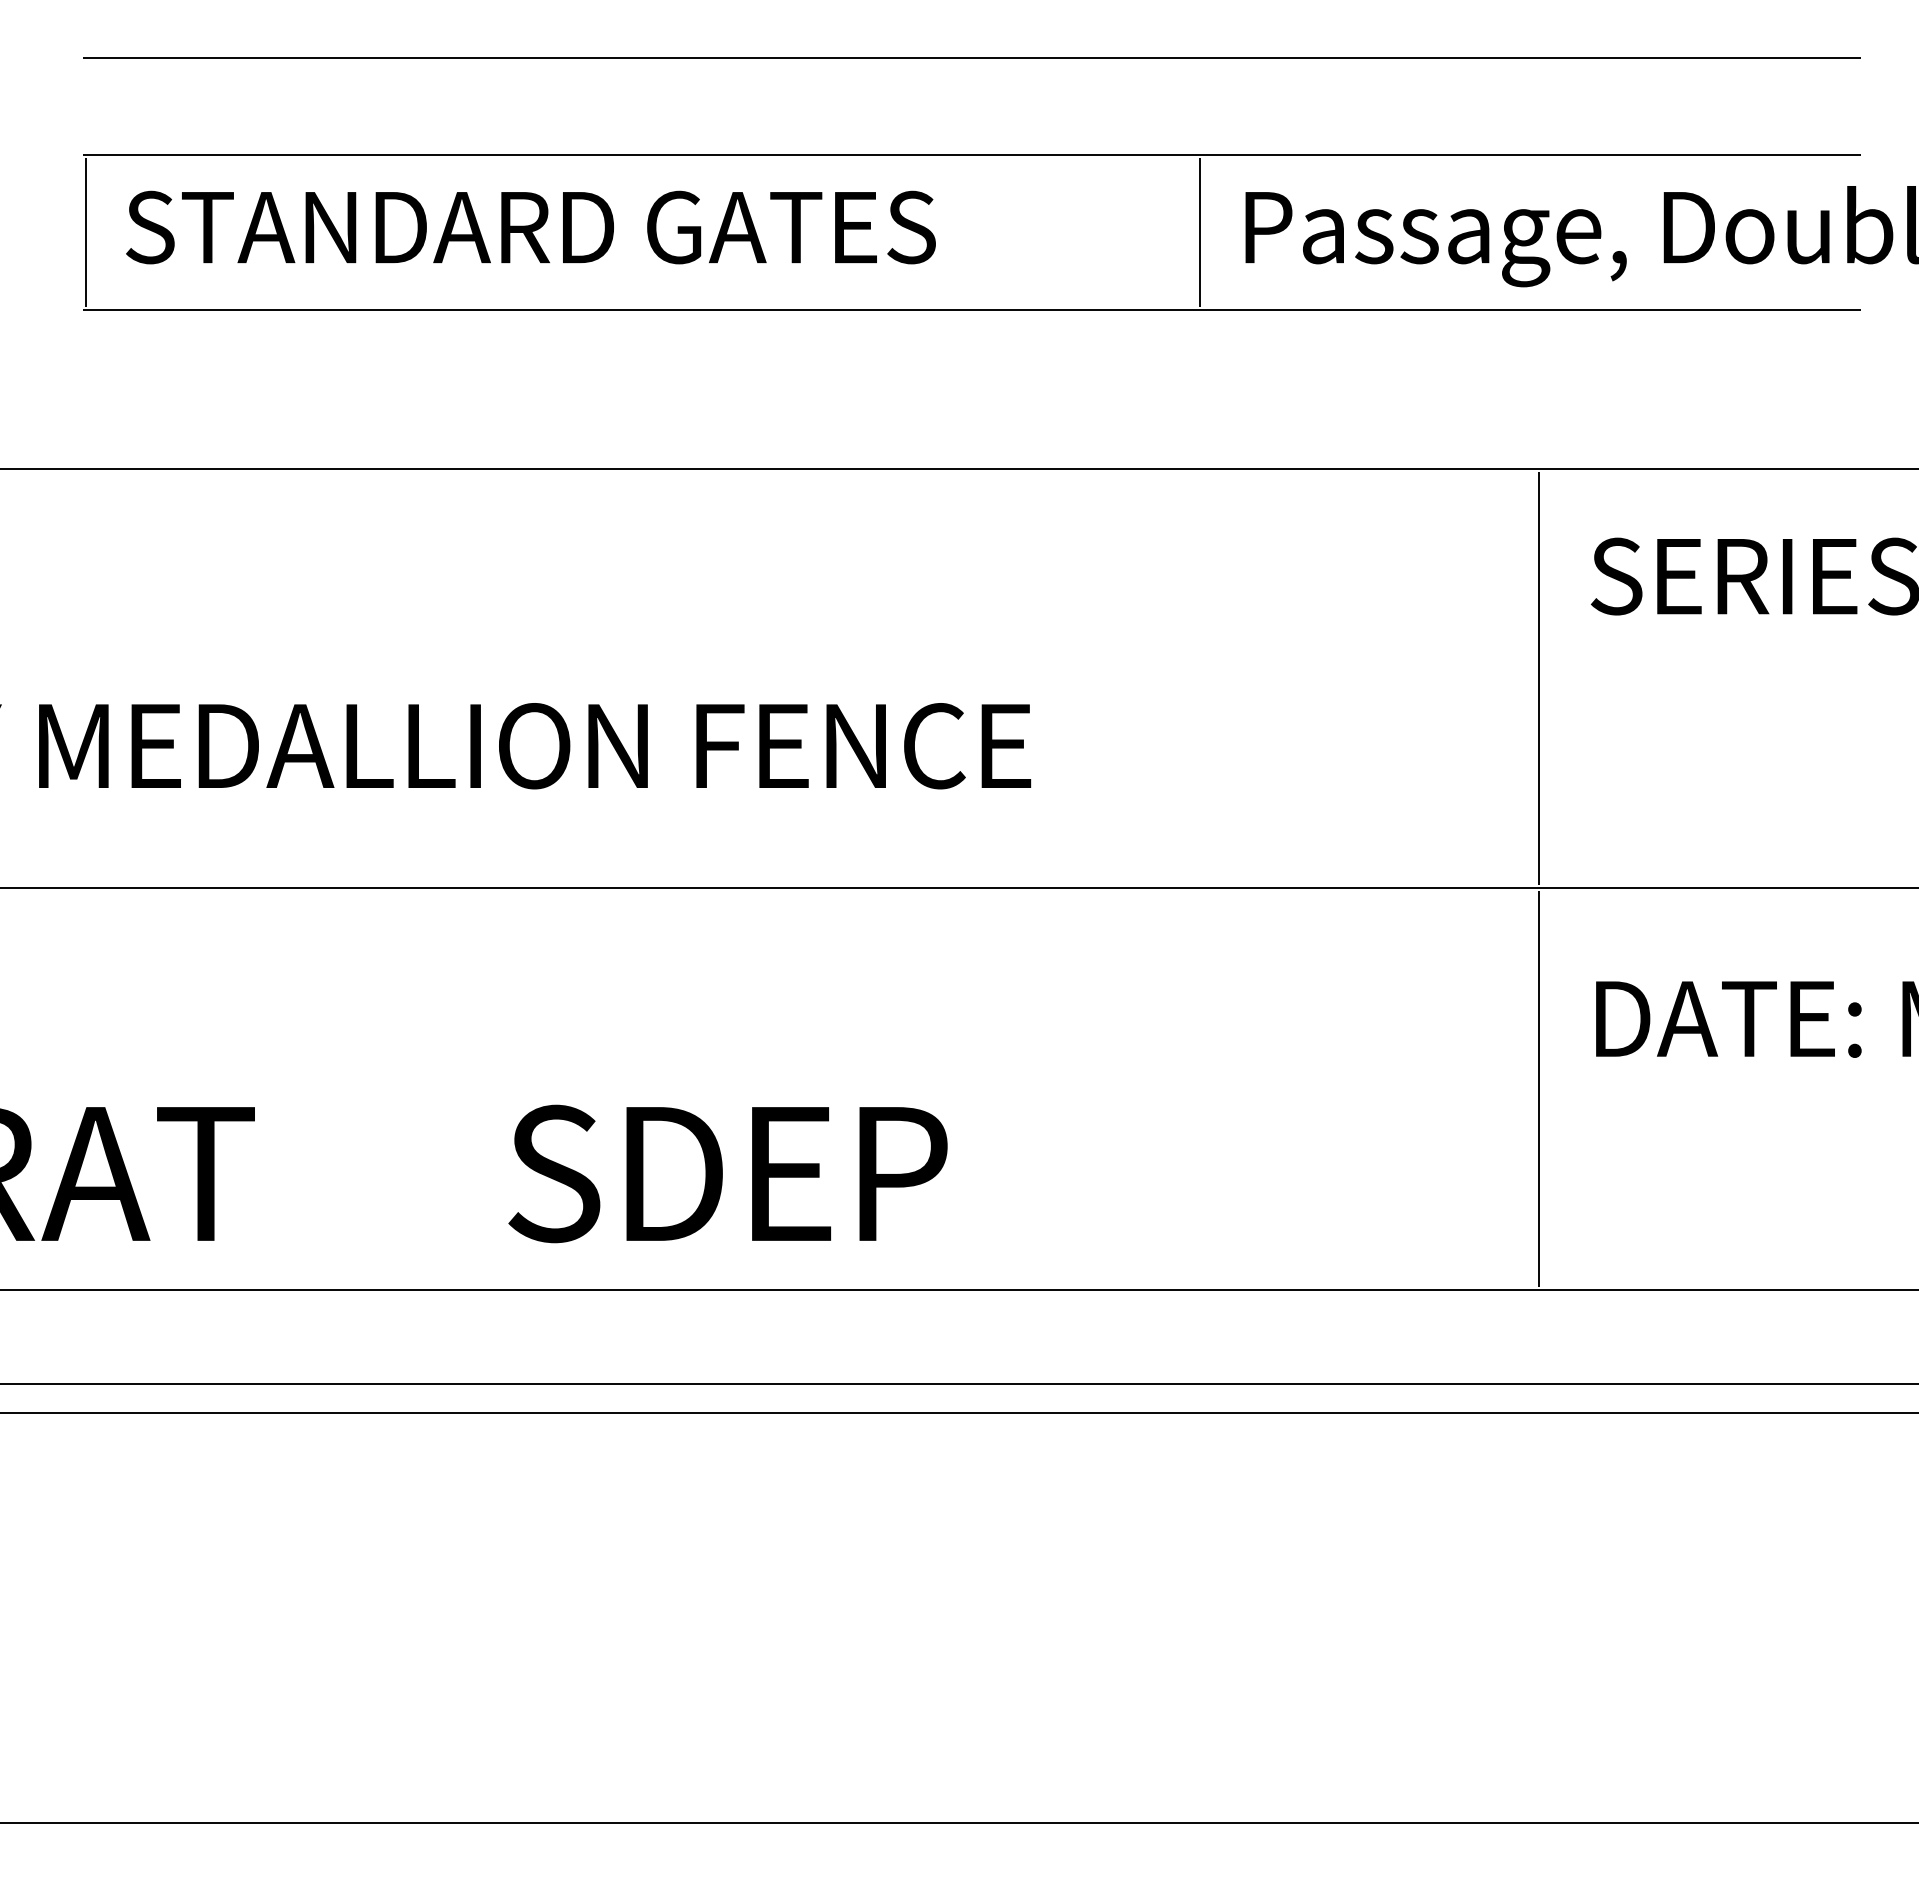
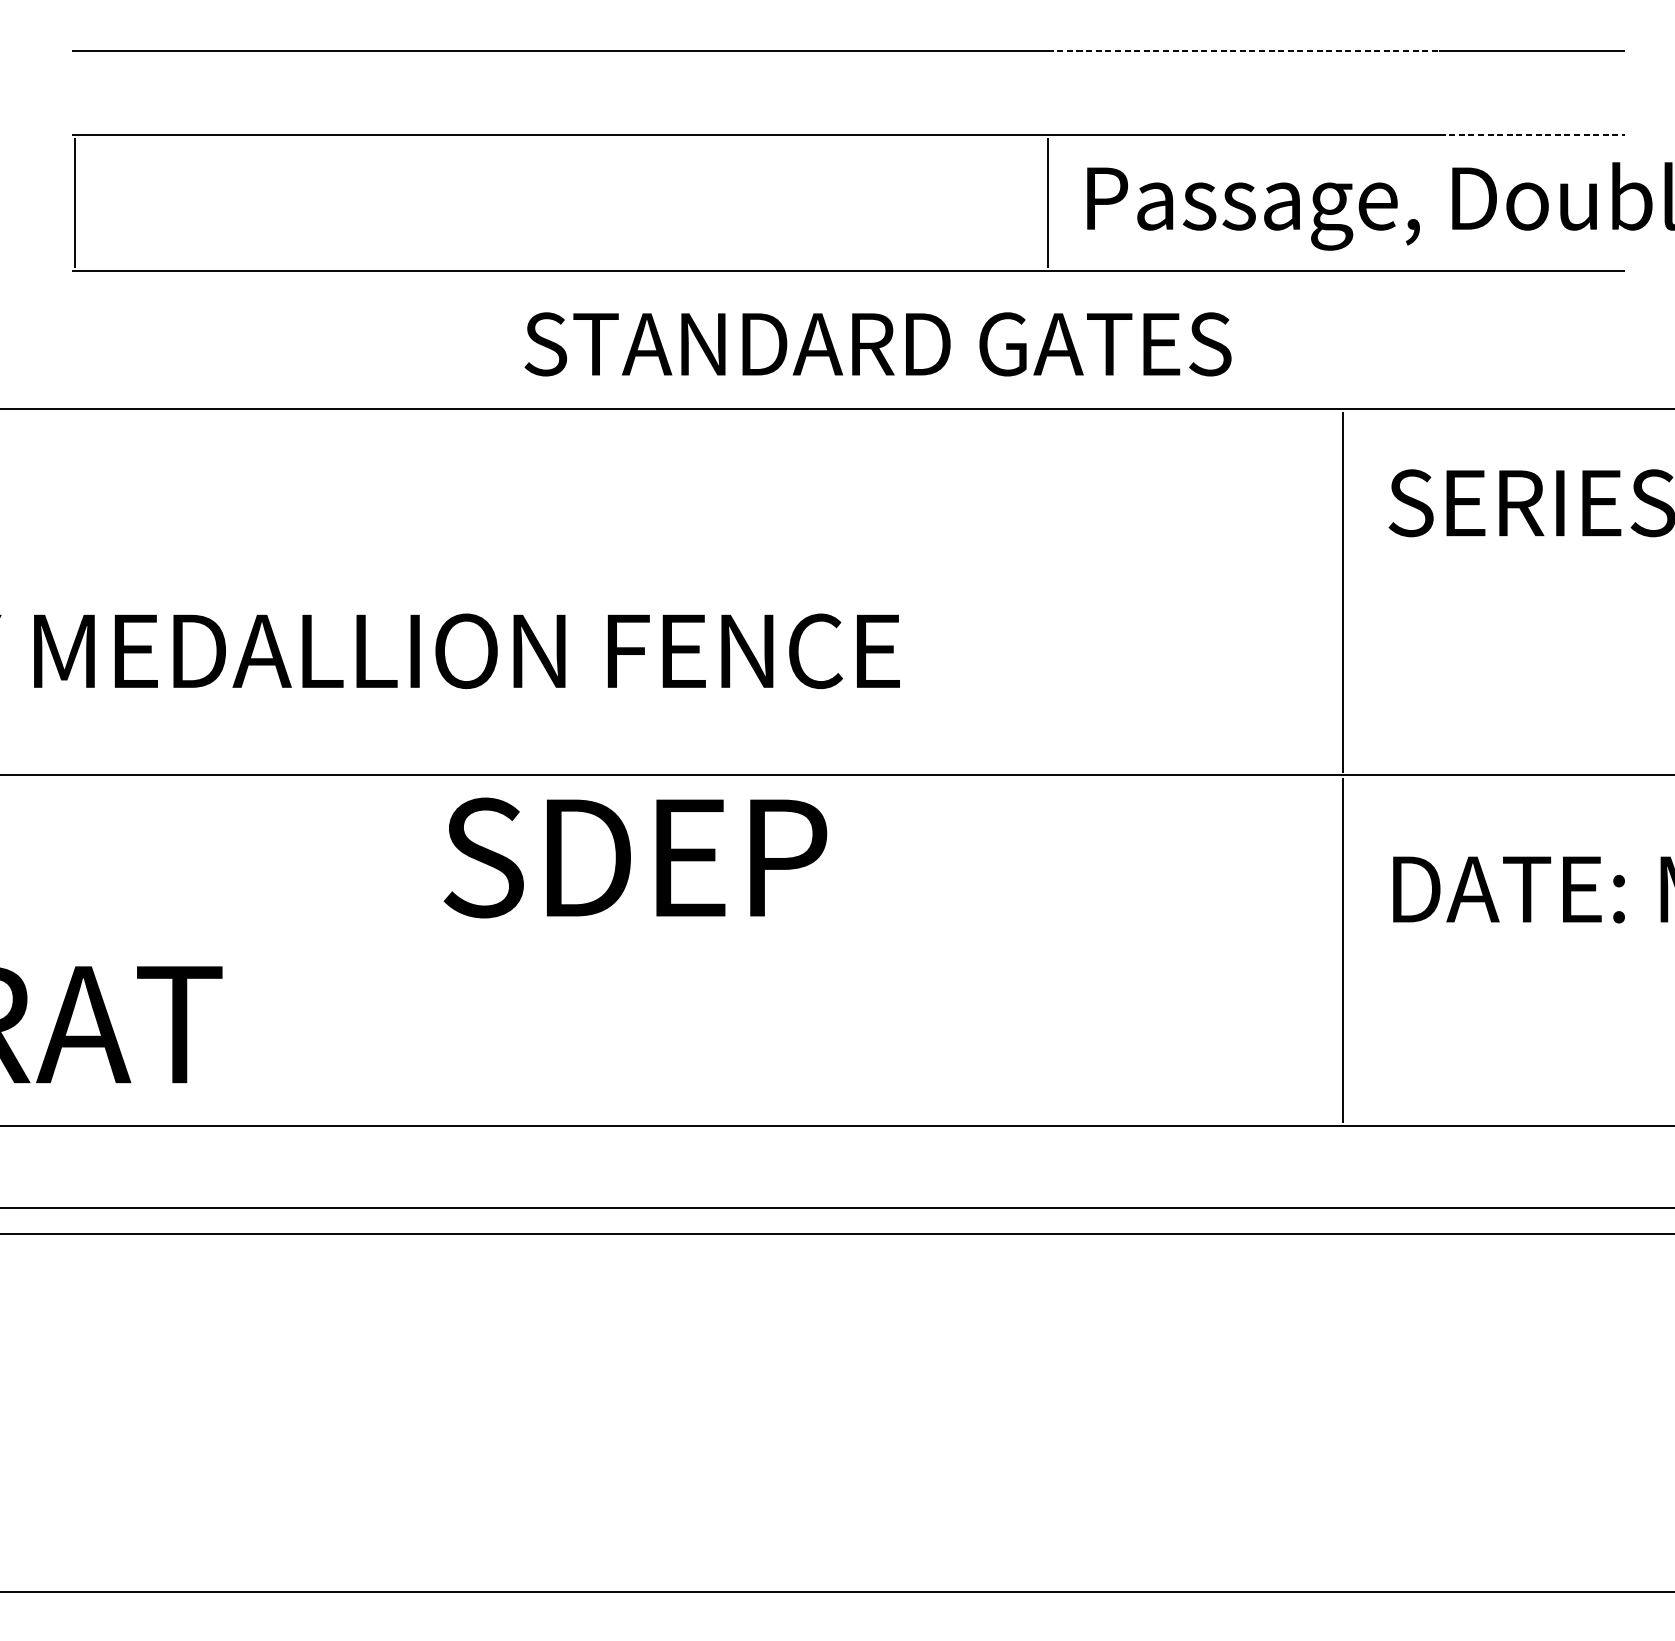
line: (1425, 57) -> (1244, 50), solid -> dashed
line: (1755, 154) -> (1532, 134), solid -> dashed
text: (530, 227) -> (877, 344), moved
text: (727, 1173) -> (634, 857), moved

